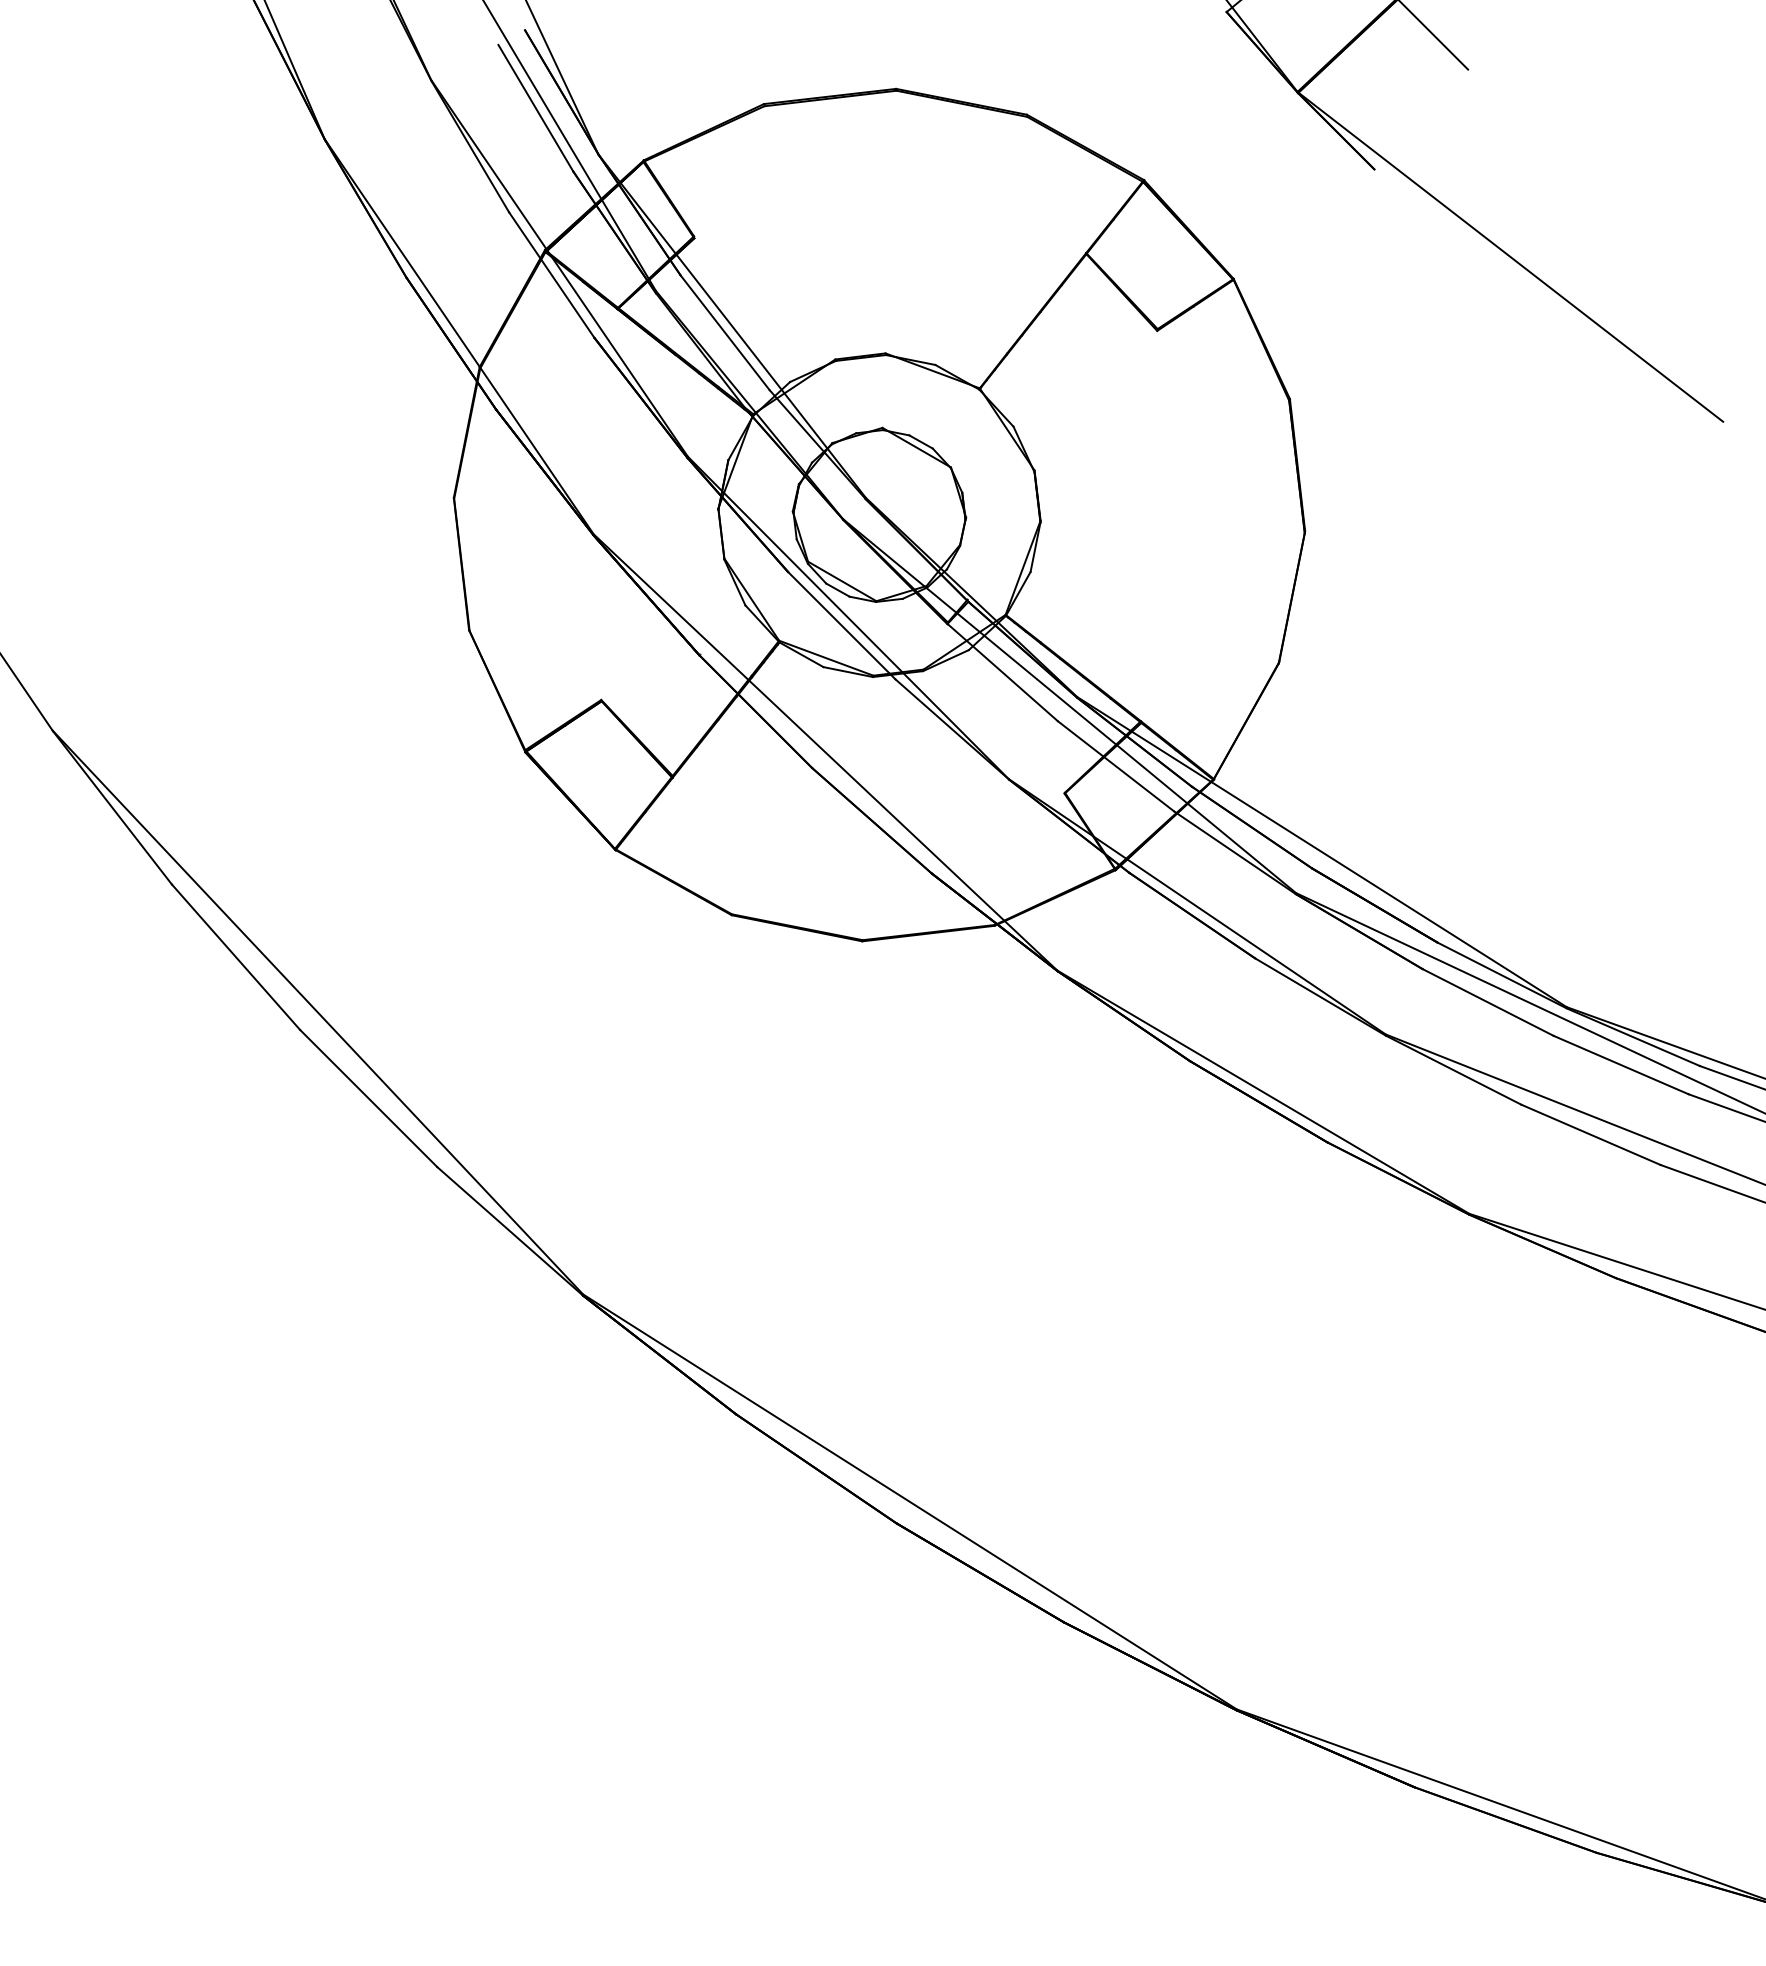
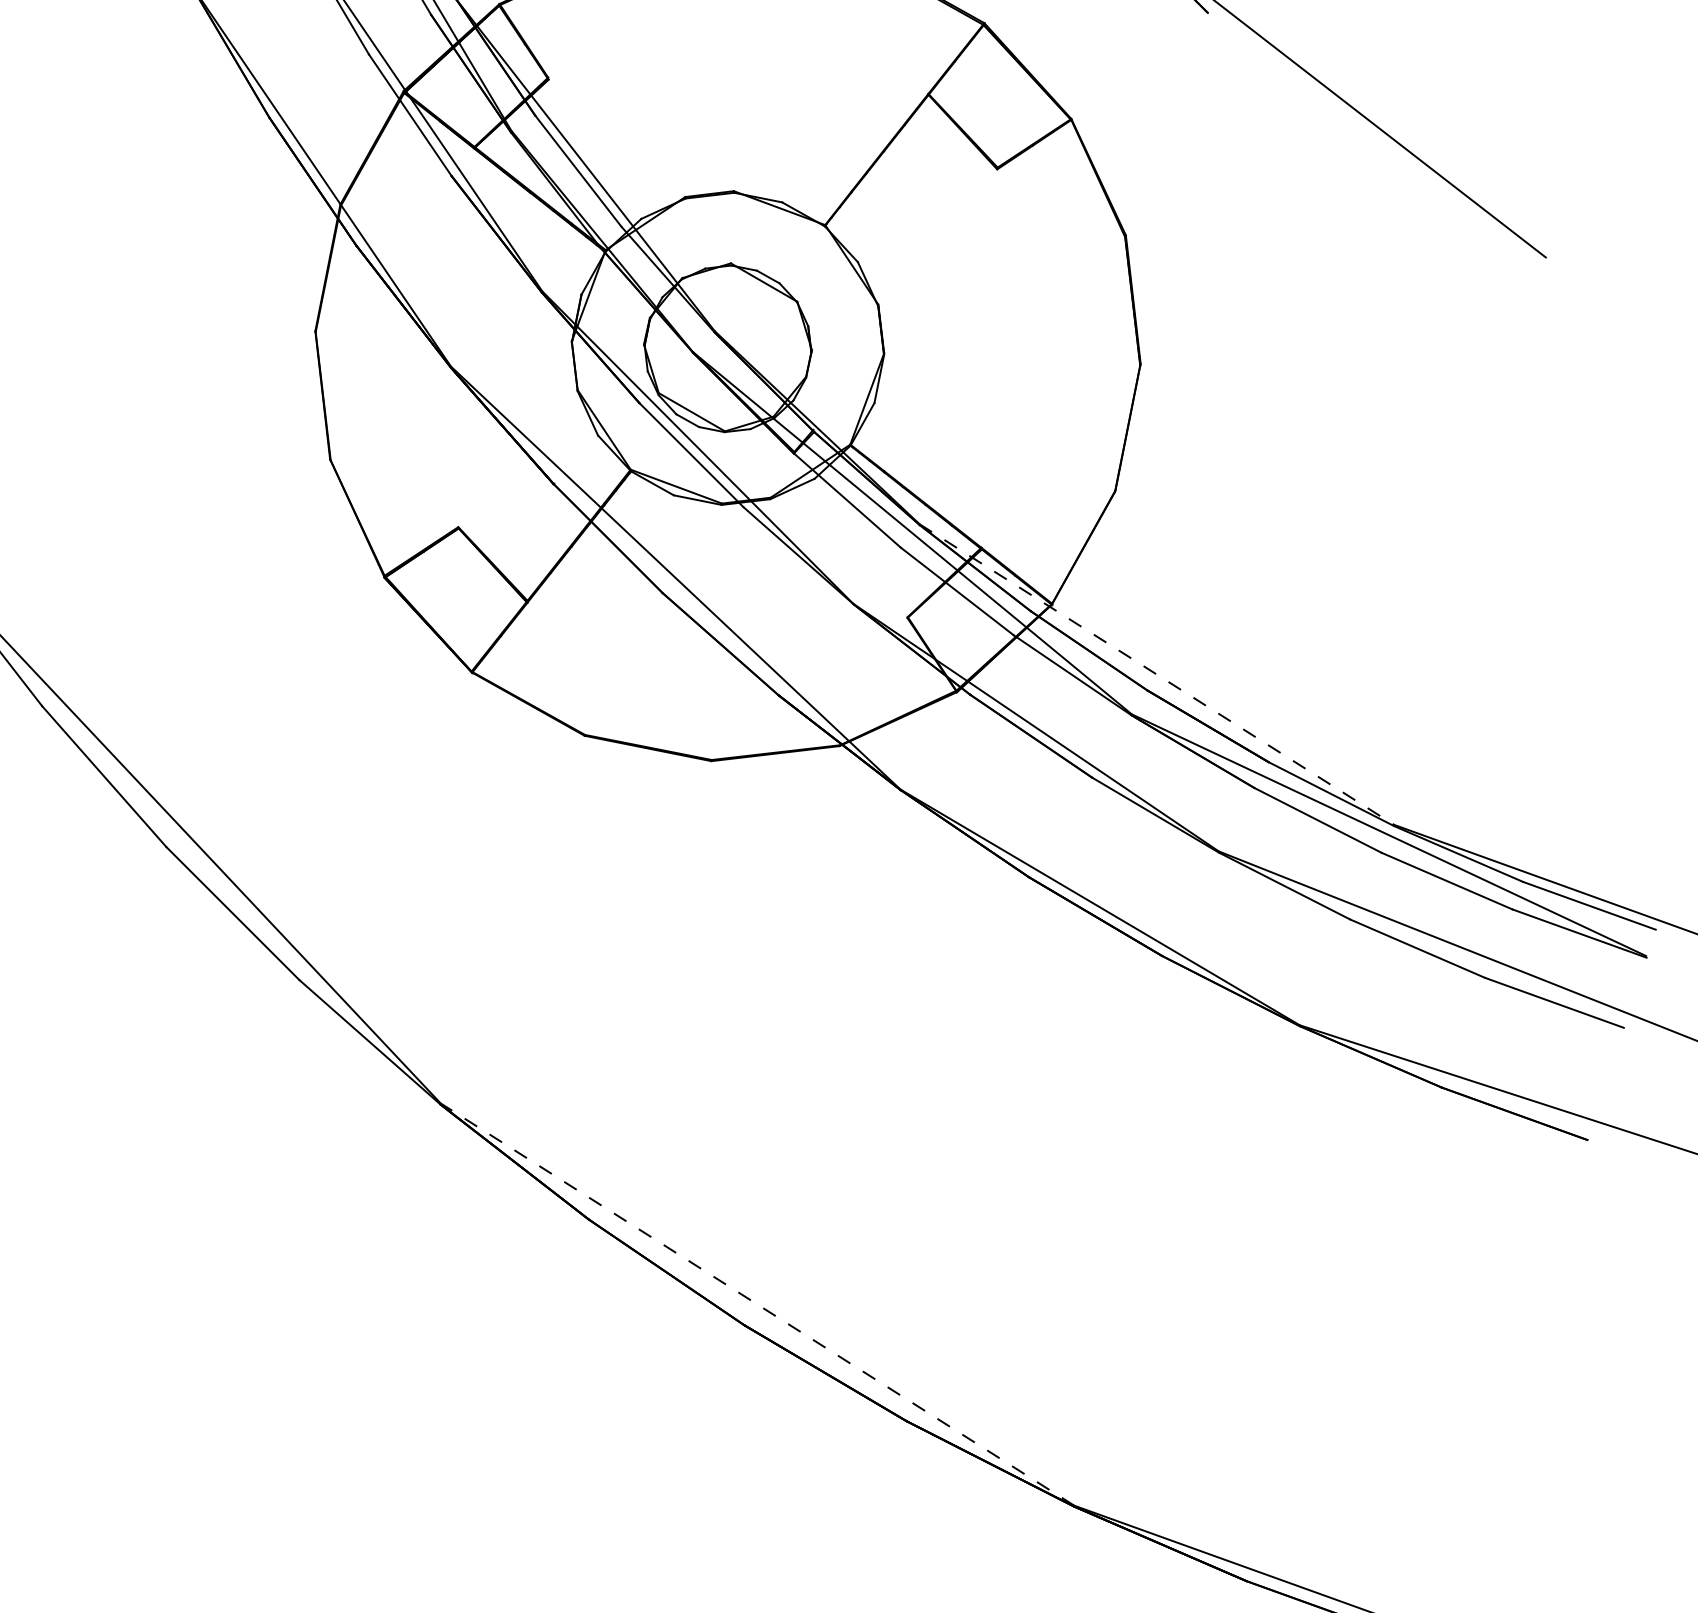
line: (1321, 852) -> (1156, 675), solid -> dashed
line: (909, 1501) -> (757, 1304), solid -> dashed

